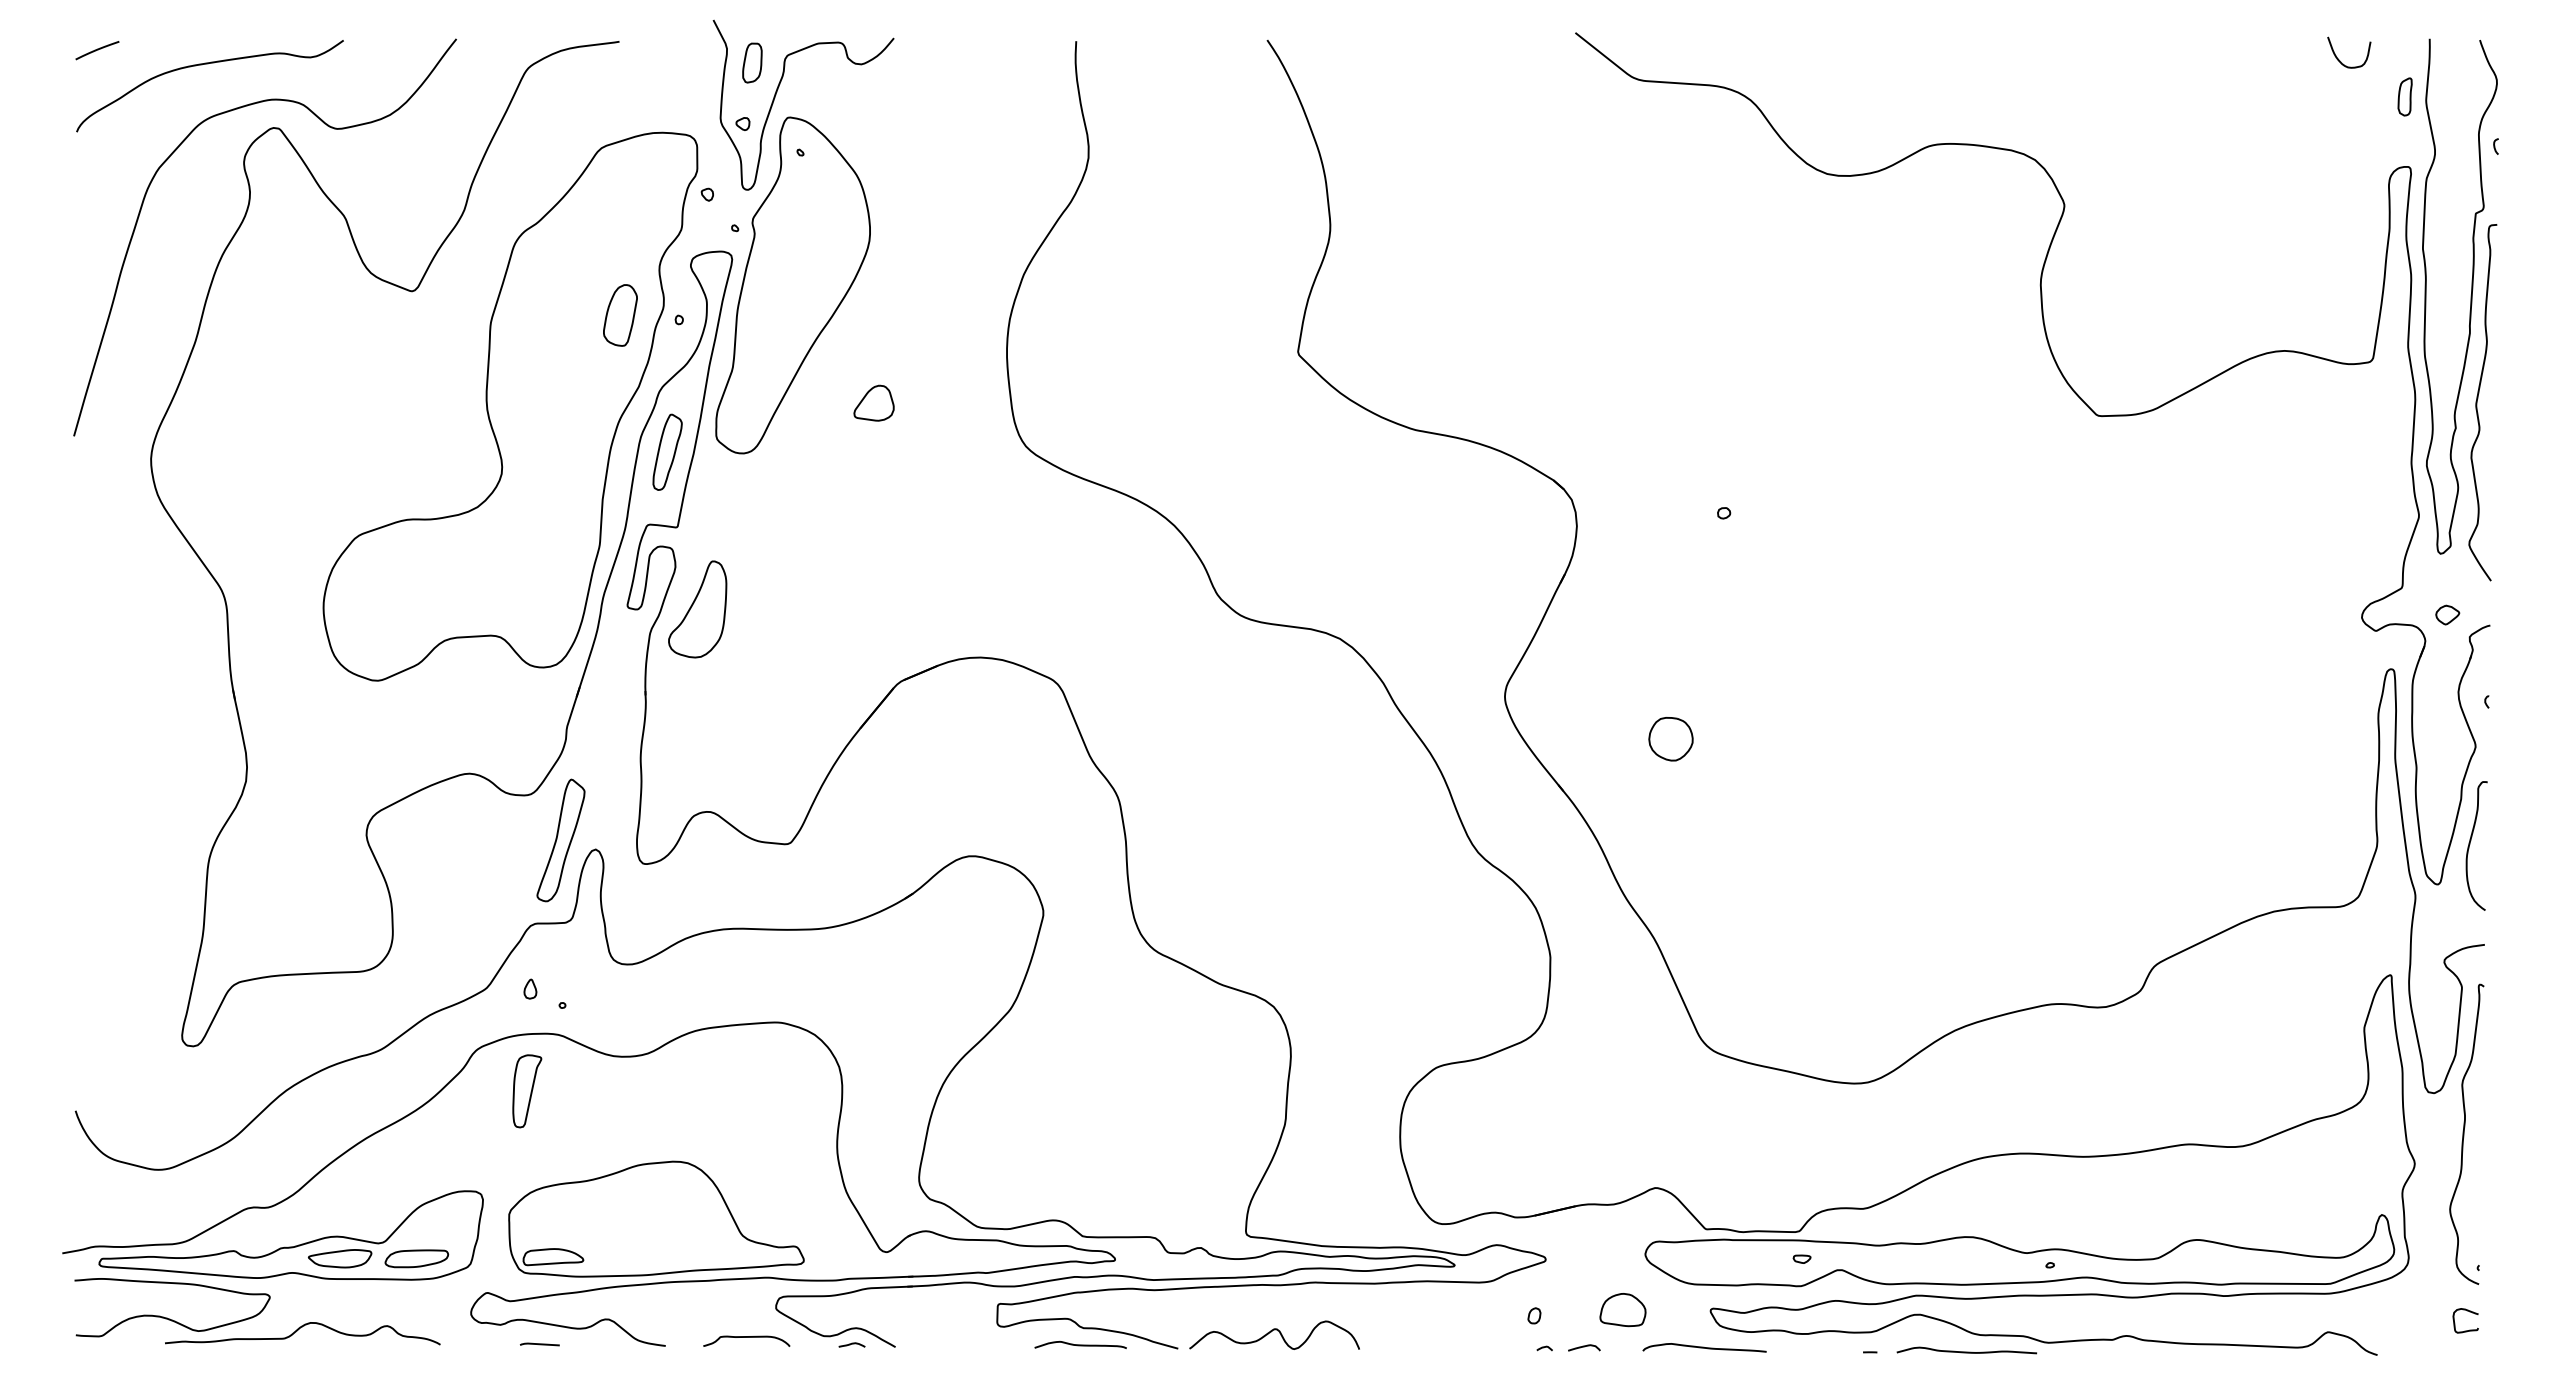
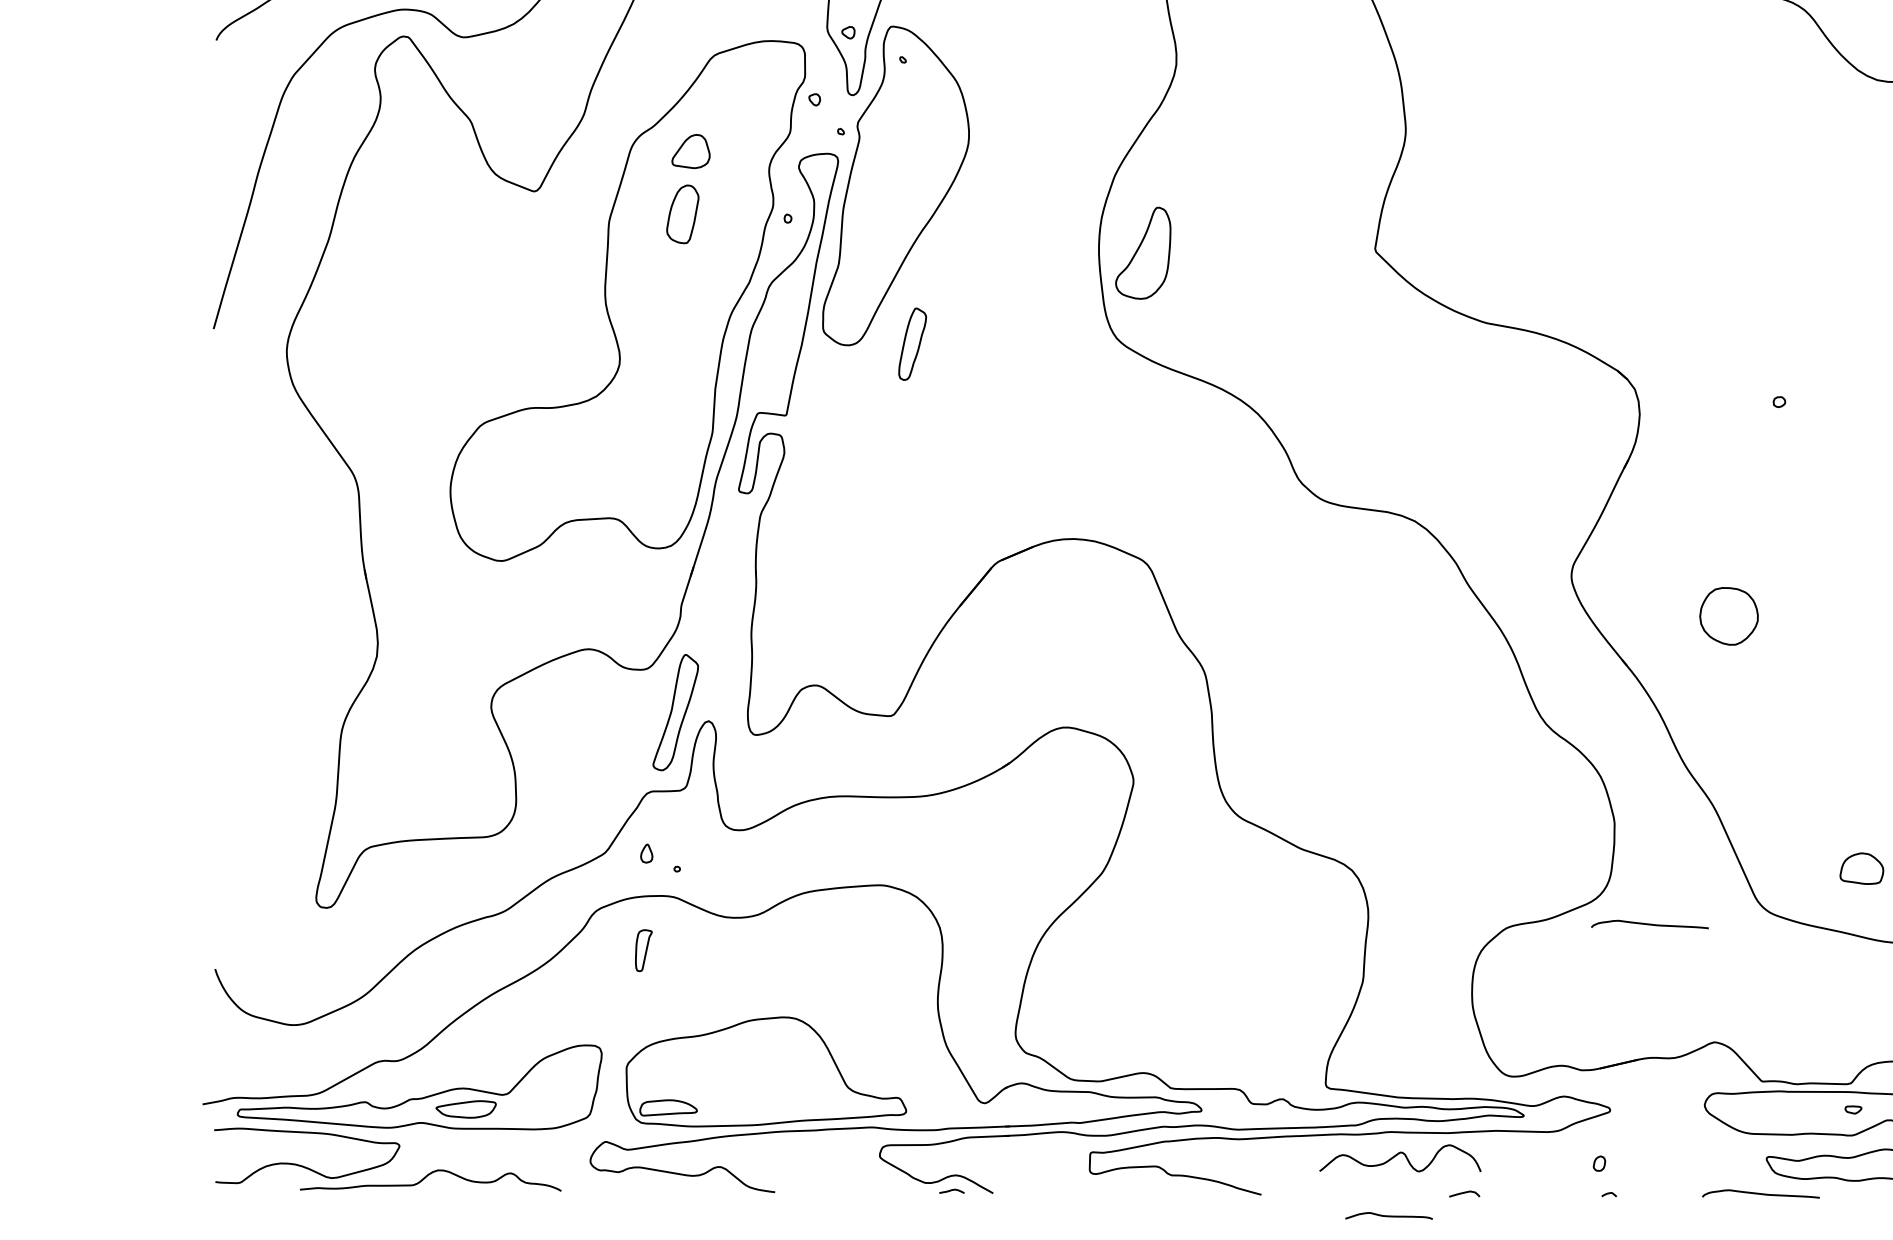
part: (620, 315) -> (682, 214), moved
part: (873, 402) -> (690, 150), moved
part: (667, 451) -> (912, 343), moved
part: (697, 609) -> (1143, 253), moved
part: (1670, 739) -> (1728, 616), size x1.4
curve: (1587, 1063) -> (1649, 924), added
part: (527, 1091) -> (643, 950), size x0.6
part: (416, 1258) -> (538, 1109), removed
part: (1622, 1310) -> (1861, 869), moved
curve: (1272, 1331) -> (1398, 1154), moved
curve: (746, 1337) -> (851, 1184), removed
line: (539, 1344) -> (655, 1190), removed
curve: (1080, 1344) -> (1388, 1215), moved
curve: (1584, 1347) -> (1464, 1193), moved

